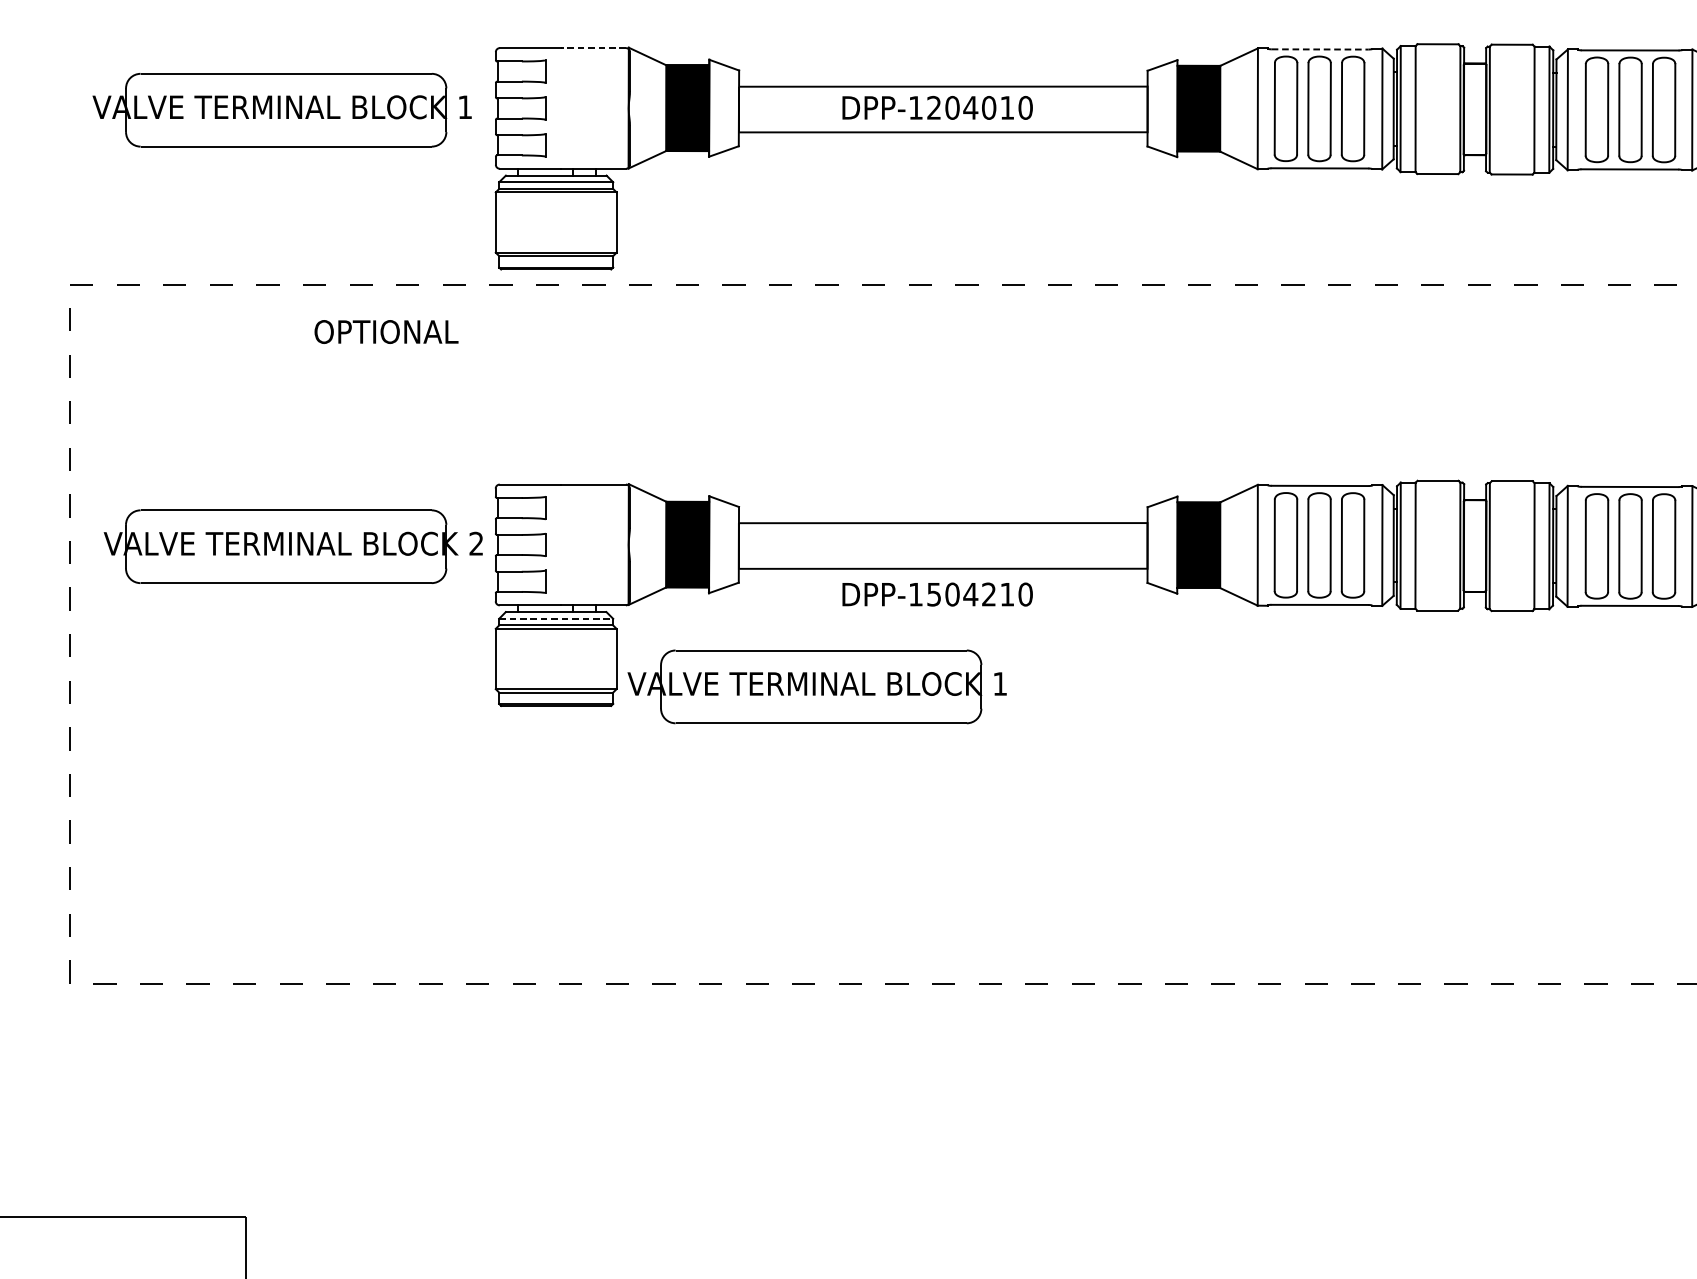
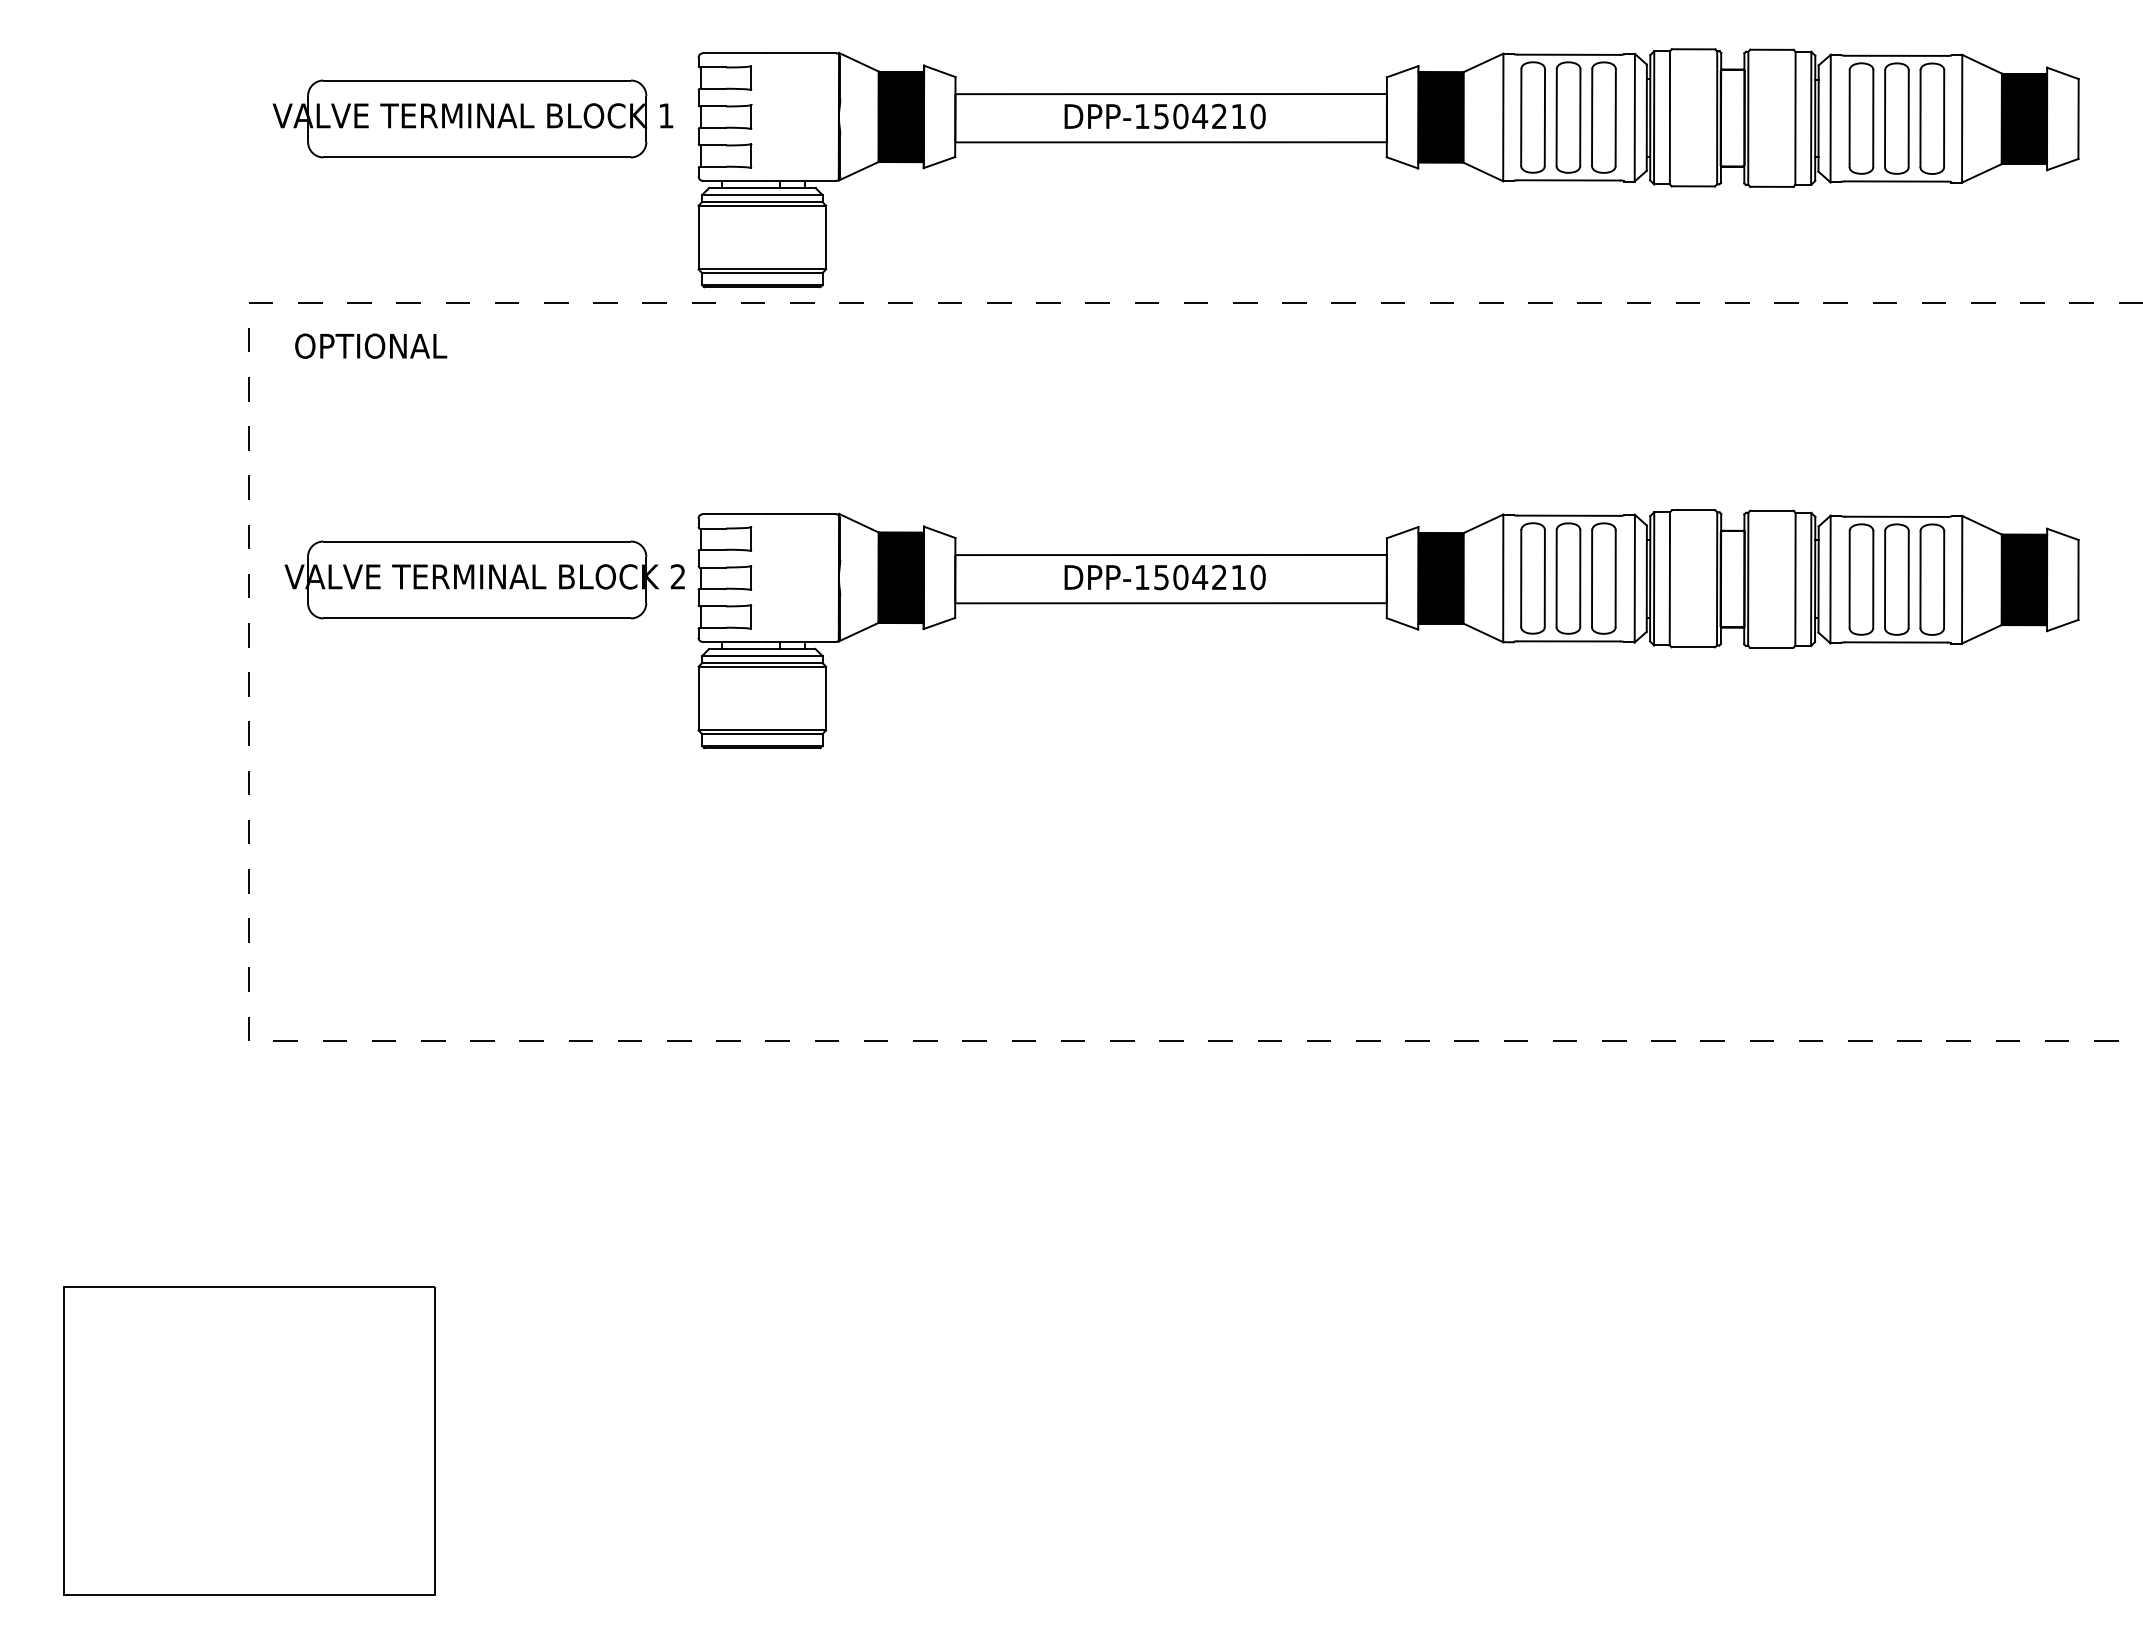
line: (593, 48) -> (801, 53), dashed -> solid
line: (1320, 49) -> (1569, 54), dashed -> solid
text: (961, 107) -> (1190, 116), DPP-1204010 -> DPP-1504210
text: (386, 331) -> (371, 345), moved
text: (937, 594) -> (1164, 577), moved
line: (556, 619) -> (762, 656), dashed -> solid
part: (816, 686) -> (1037, 727), removed

